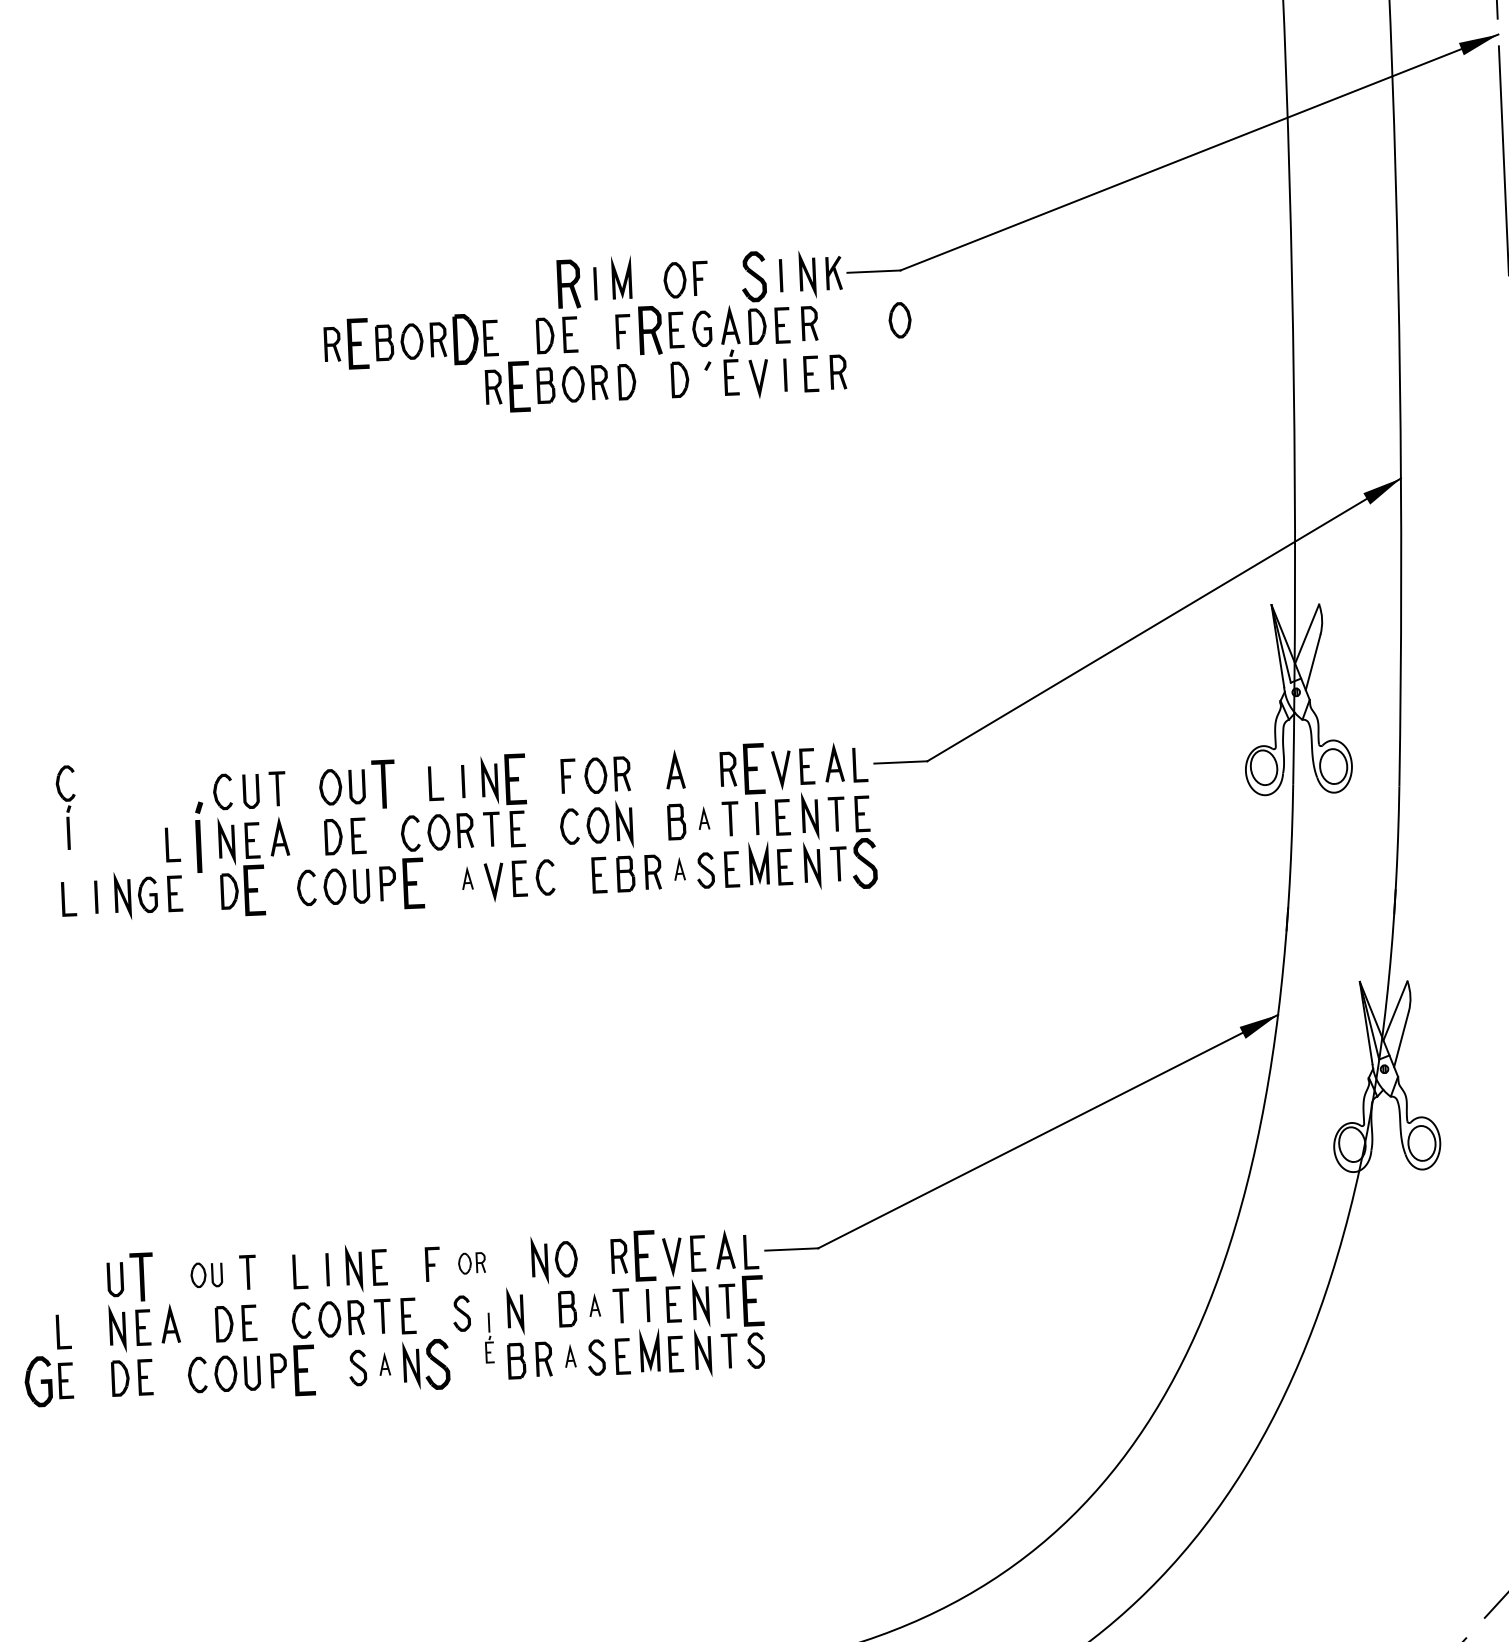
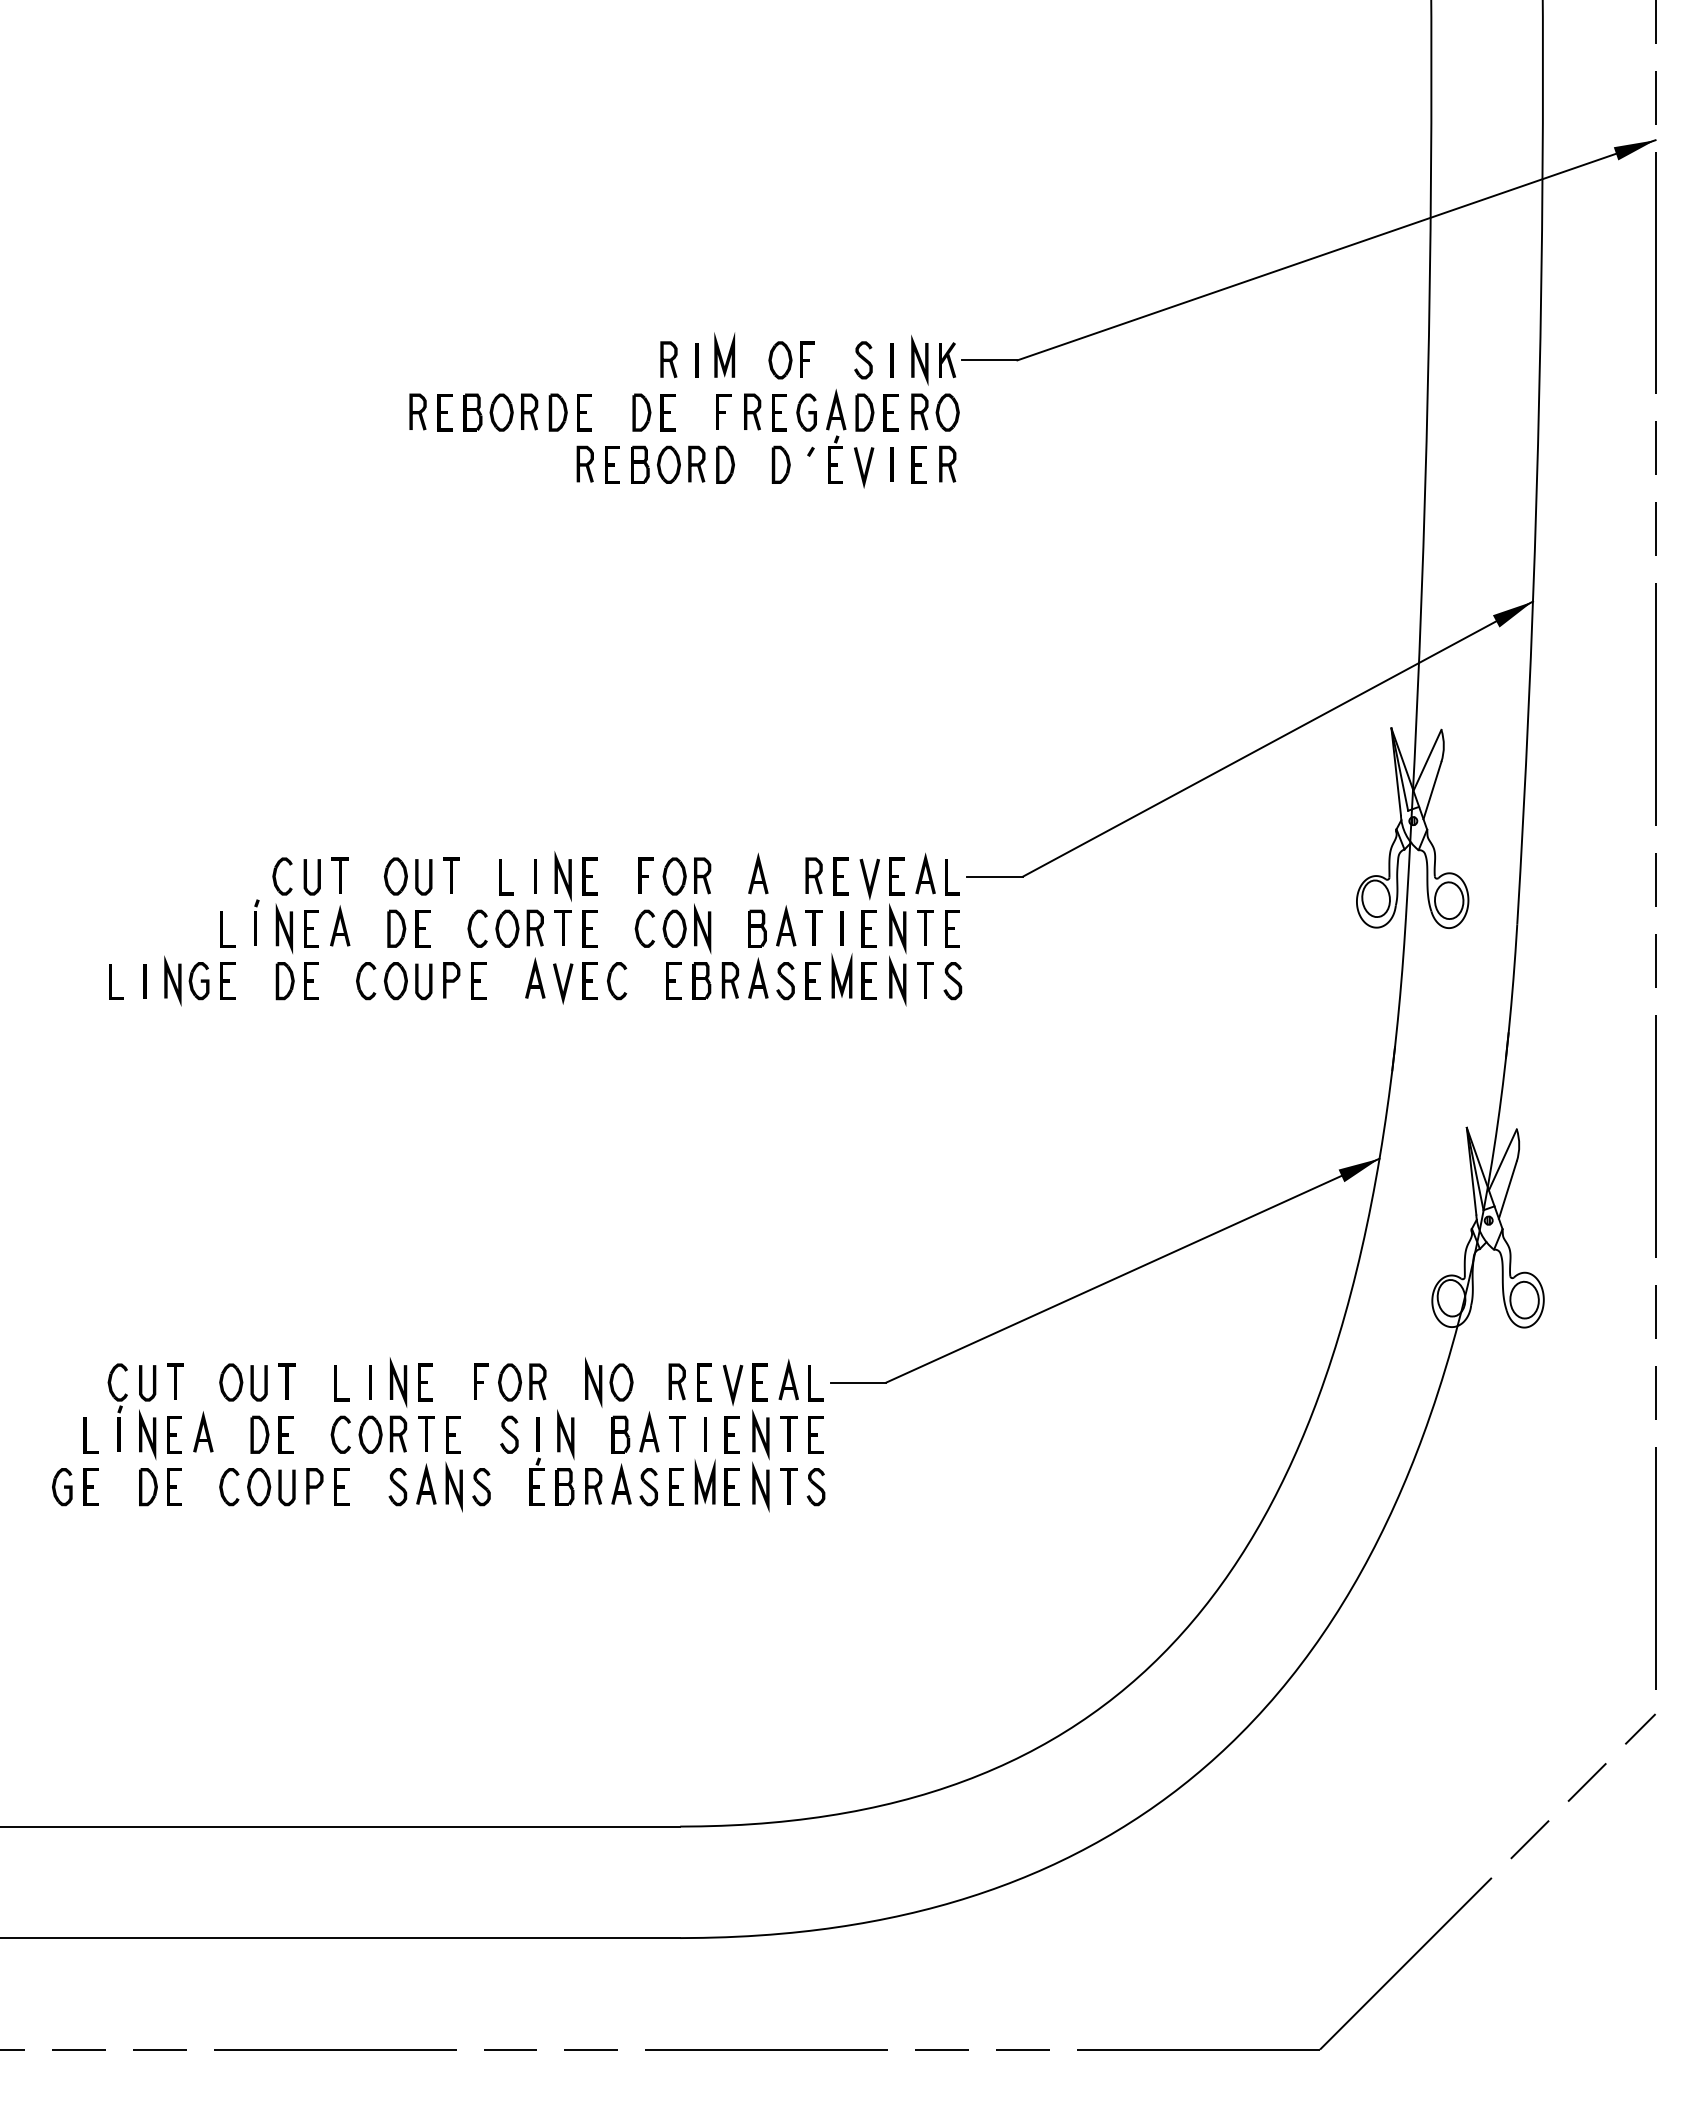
part: (754, 277) -> (863, 360), size x0.71
part: (568, 284) -> (668, 359), size x0.71
part: (899, 320) -> (947, 412), moved
part: (650, 330) -> (752, 411), size x0.71
part: (465, 339) -> (557, 412), size x0.71
part: (357, 343) -> (444, 412), size x0.71
part: (519, 386) -> (612, 464), size x0.71
part: (753, 768) -> (840, 876), size x0.71
part: (514, 779) -> (589, 876), size x0.71
part: (383, 784) -> (451, 875), size x0.71
part: (66, 807) -> (117, 1407), moved
part: (704, 817) -> (786, 925), size x1.67
part: (199, 836) -> (256, 922), size x0.62
part: (864, 864) -> (952, 981), size x0.71
part: (679, 868) -> (758, 977), size x1.67
part: (467, 877) -> (535, 977), size x1.67
part: (413, 882) -> (478, 980), size x0.71
part: (254, 889) -> (311, 980), size x0.71
part: (645, 1255) -> (704, 1382), size x0.71
part: (472, 1263) -> (522, 1382), size x1.67
part: (206, 1274) -> (243, 1382), size x1.43
part: (141, 1276) -> (175, 1381), size x0.71
part: (752, 1300) -> (815, 1434), size x0.71
part: (594, 1304) -> (649, 1431), size x1.67
part: (488, 1337) -> (536, 1461), size x1.67
part: (570, 1355) -> (621, 1483), size x1.67
part: (384, 1363) -> (426, 1483), size x1.67
part: (437, 1364) -> (481, 1487), size x0.71
part: (304, 1369) -> (341, 1486), size x0.71
part: (38, 1382) -> (62, 1487), size x0.71

